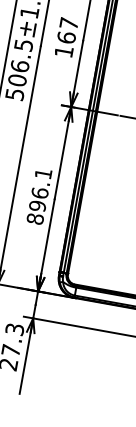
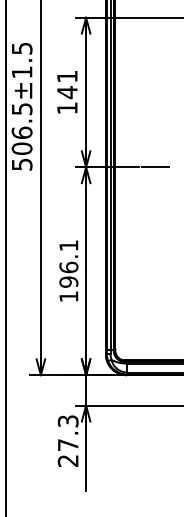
text: (67, 30) -> (67, 84), 167 -> 141
text: (35, 218) -> (68, 296), 896.1 -> 196.1

